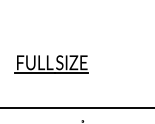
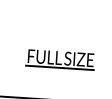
part: (51, 64) -> (60, 59), moved

